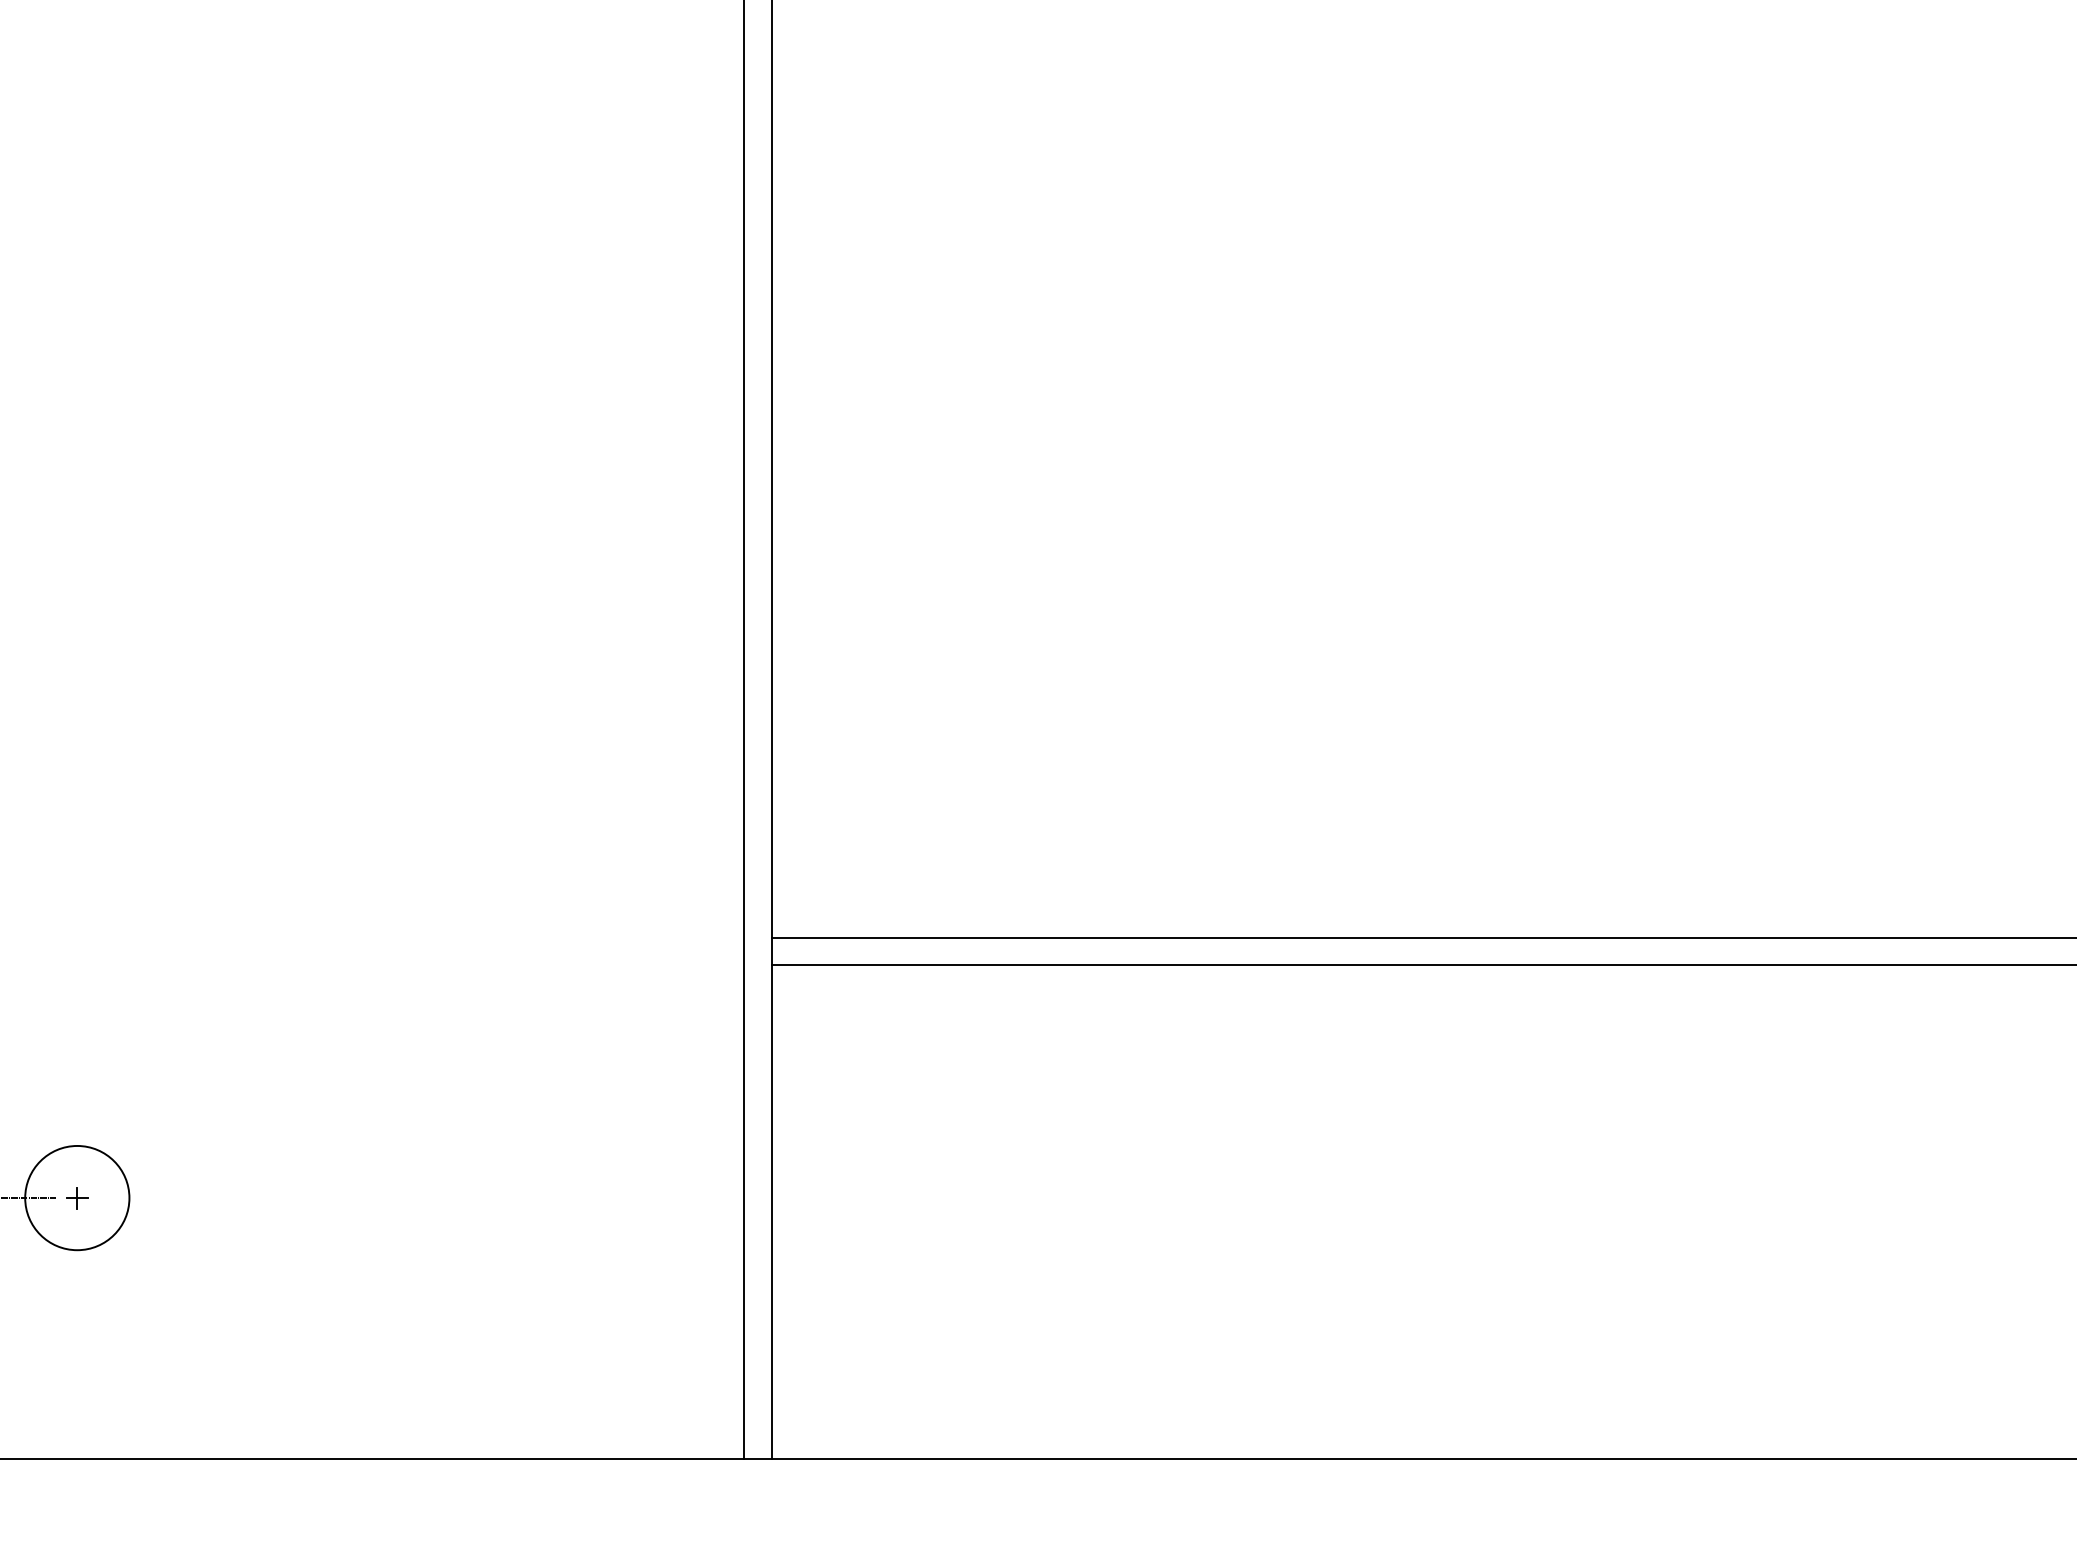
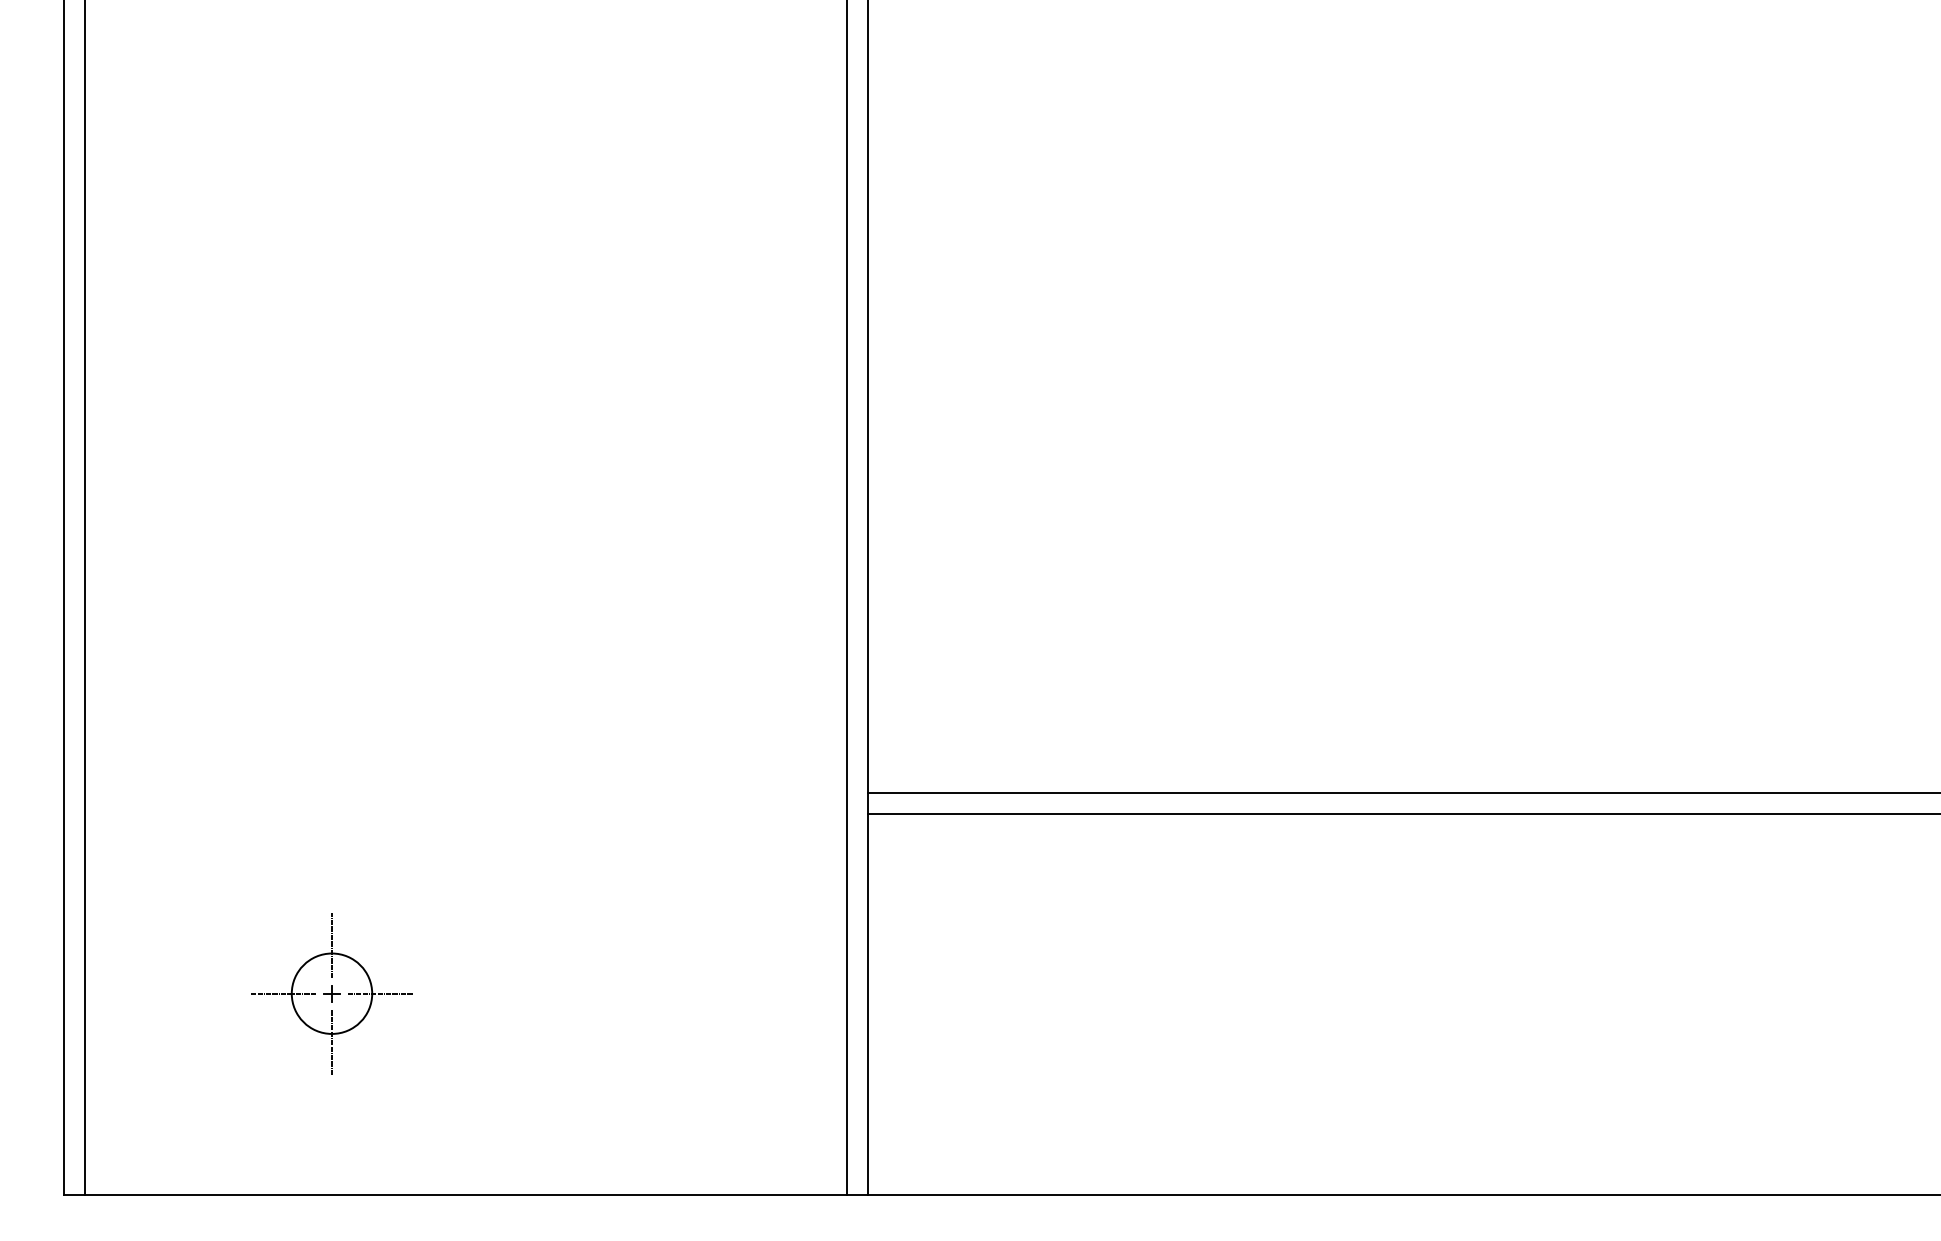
line: (77, 1134) -> (332, 944), added
line: (140, 1197) -> (380, 993), added
line: (77, 1259) -> (332, 1041), added

